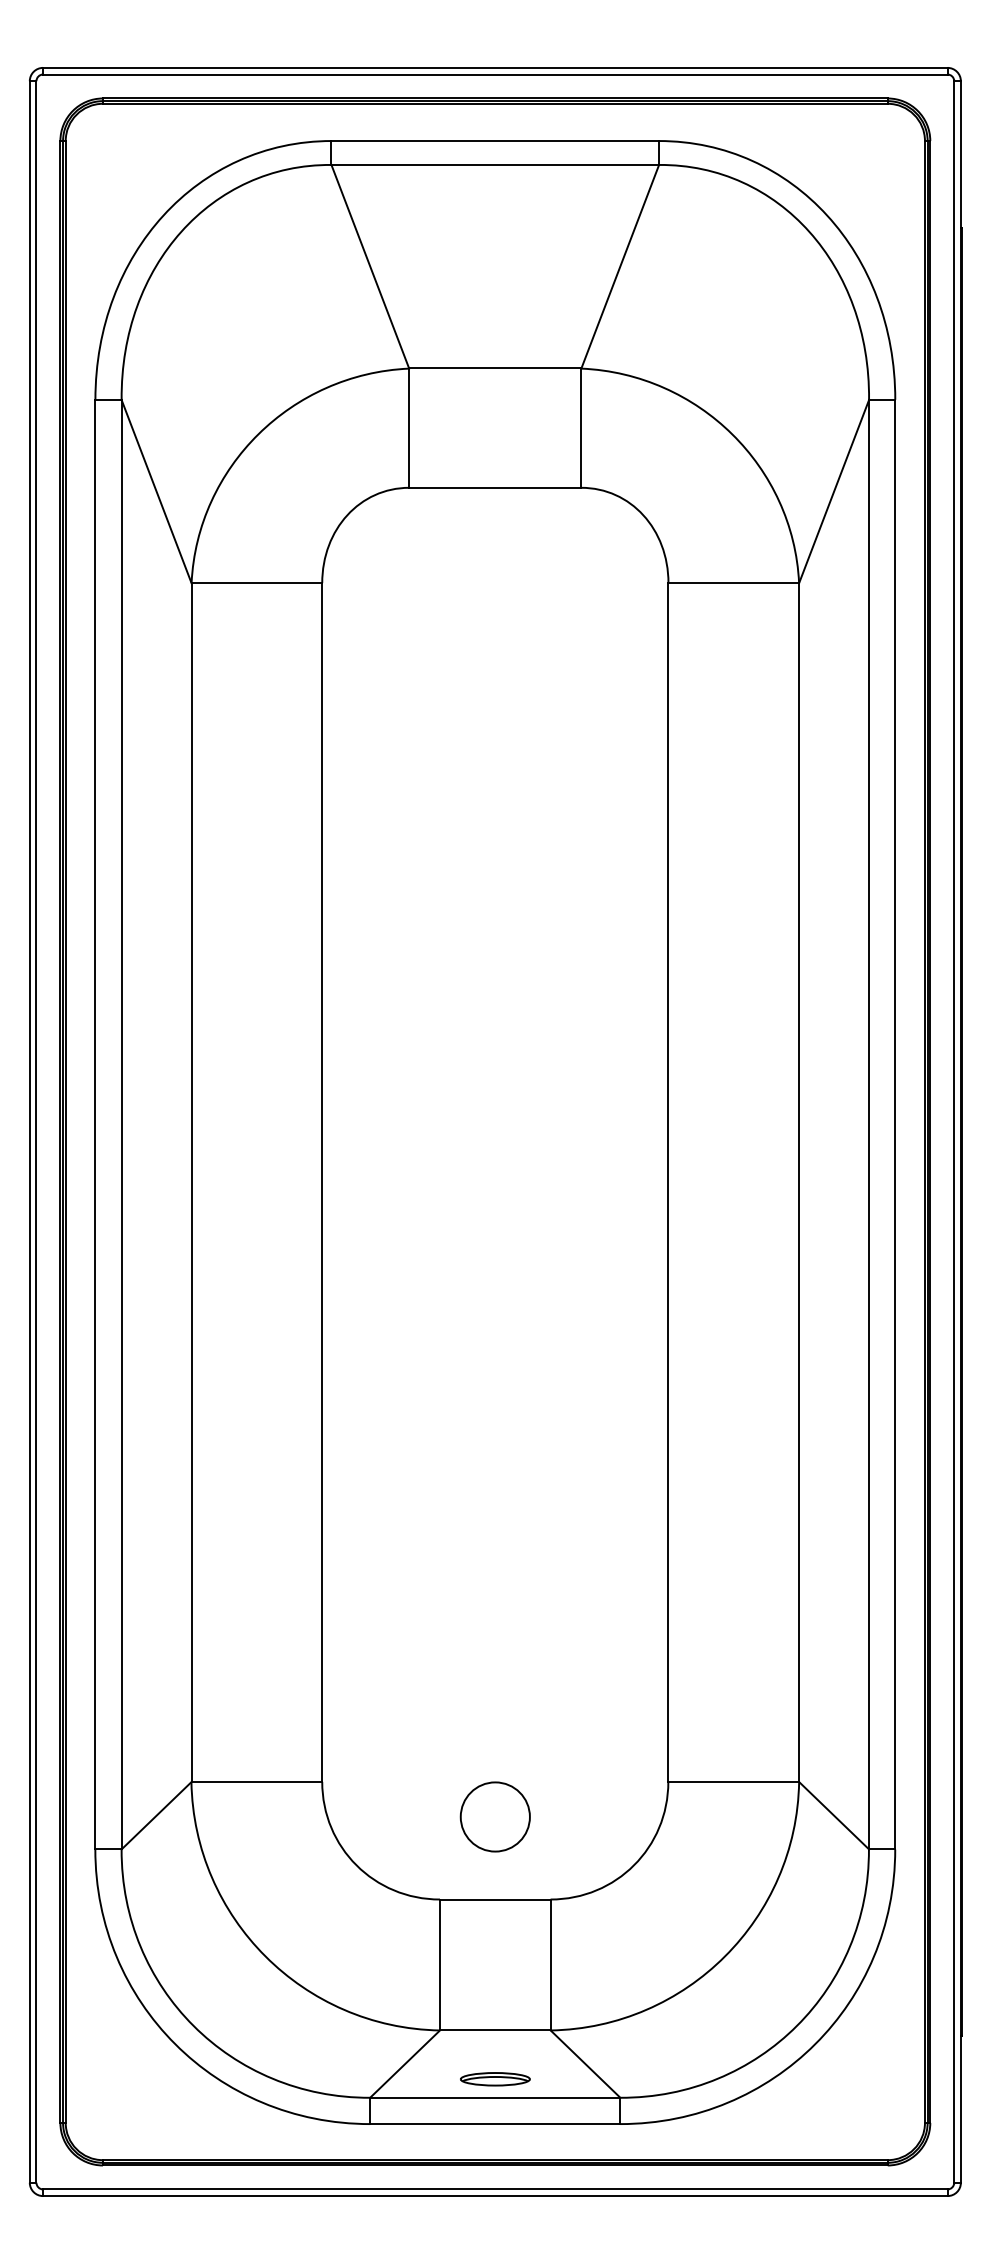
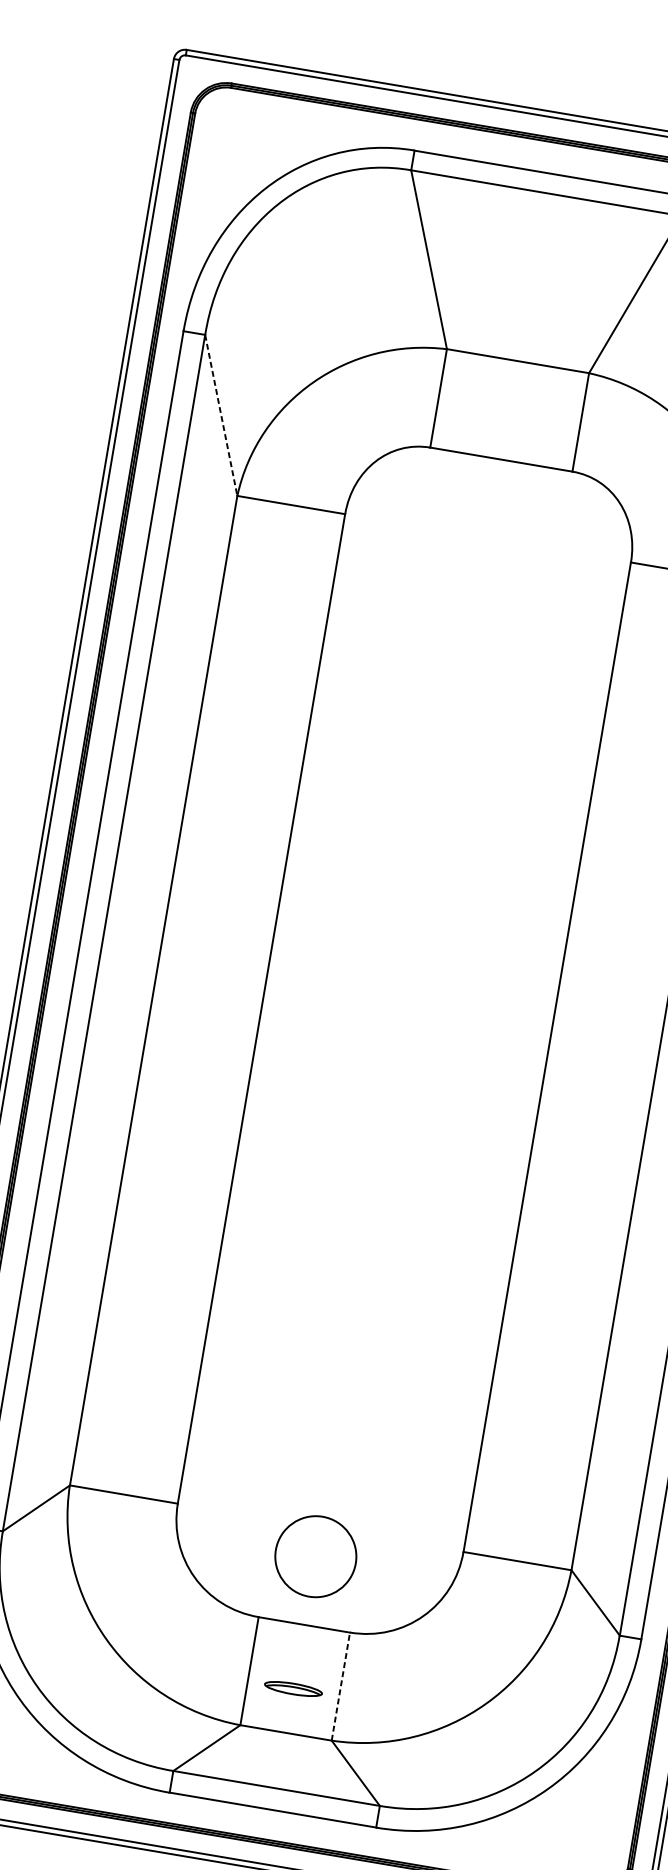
line: (156, 492) -> (221, 416), solid -> dashed
circle: (494, 1816) -> (315, 1556), size x1.4
line: (550, 1964) -> (340, 1686), solid -> dashed
part: (495, 2079) -> (293, 1689), moved

